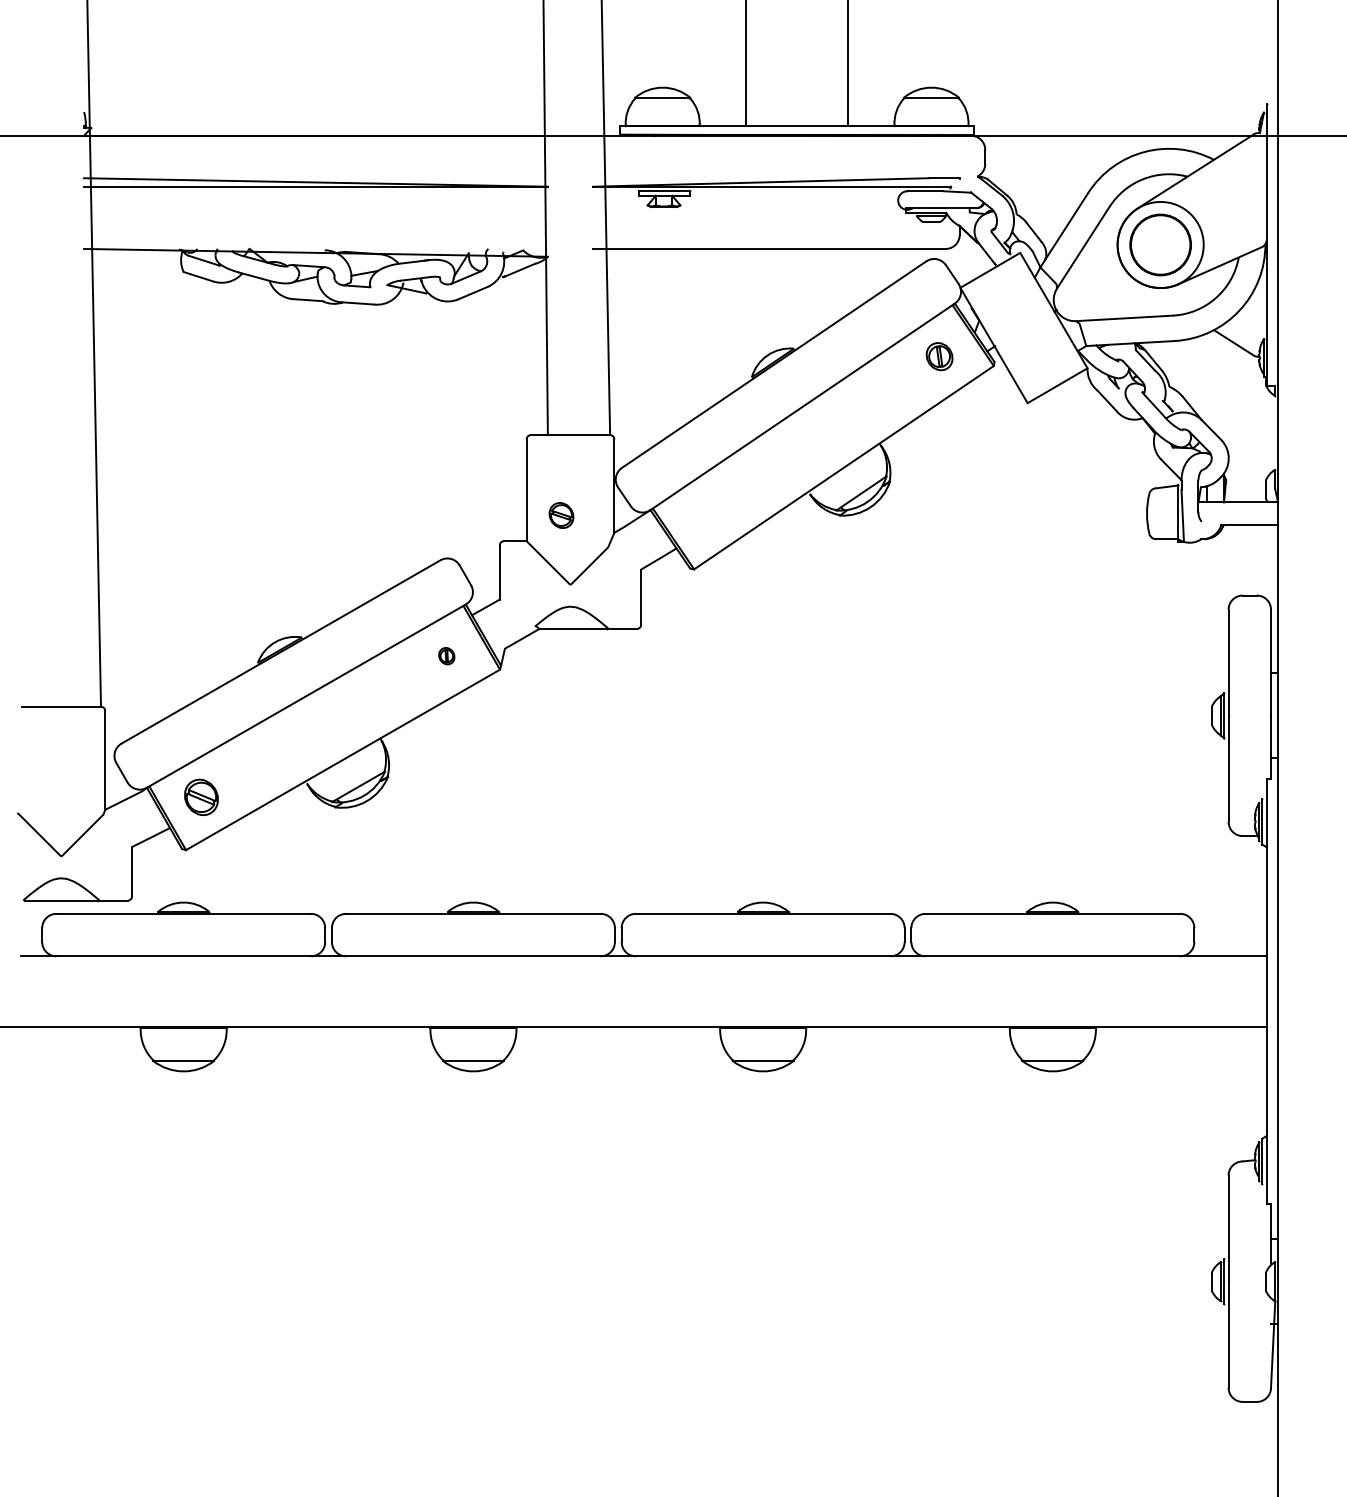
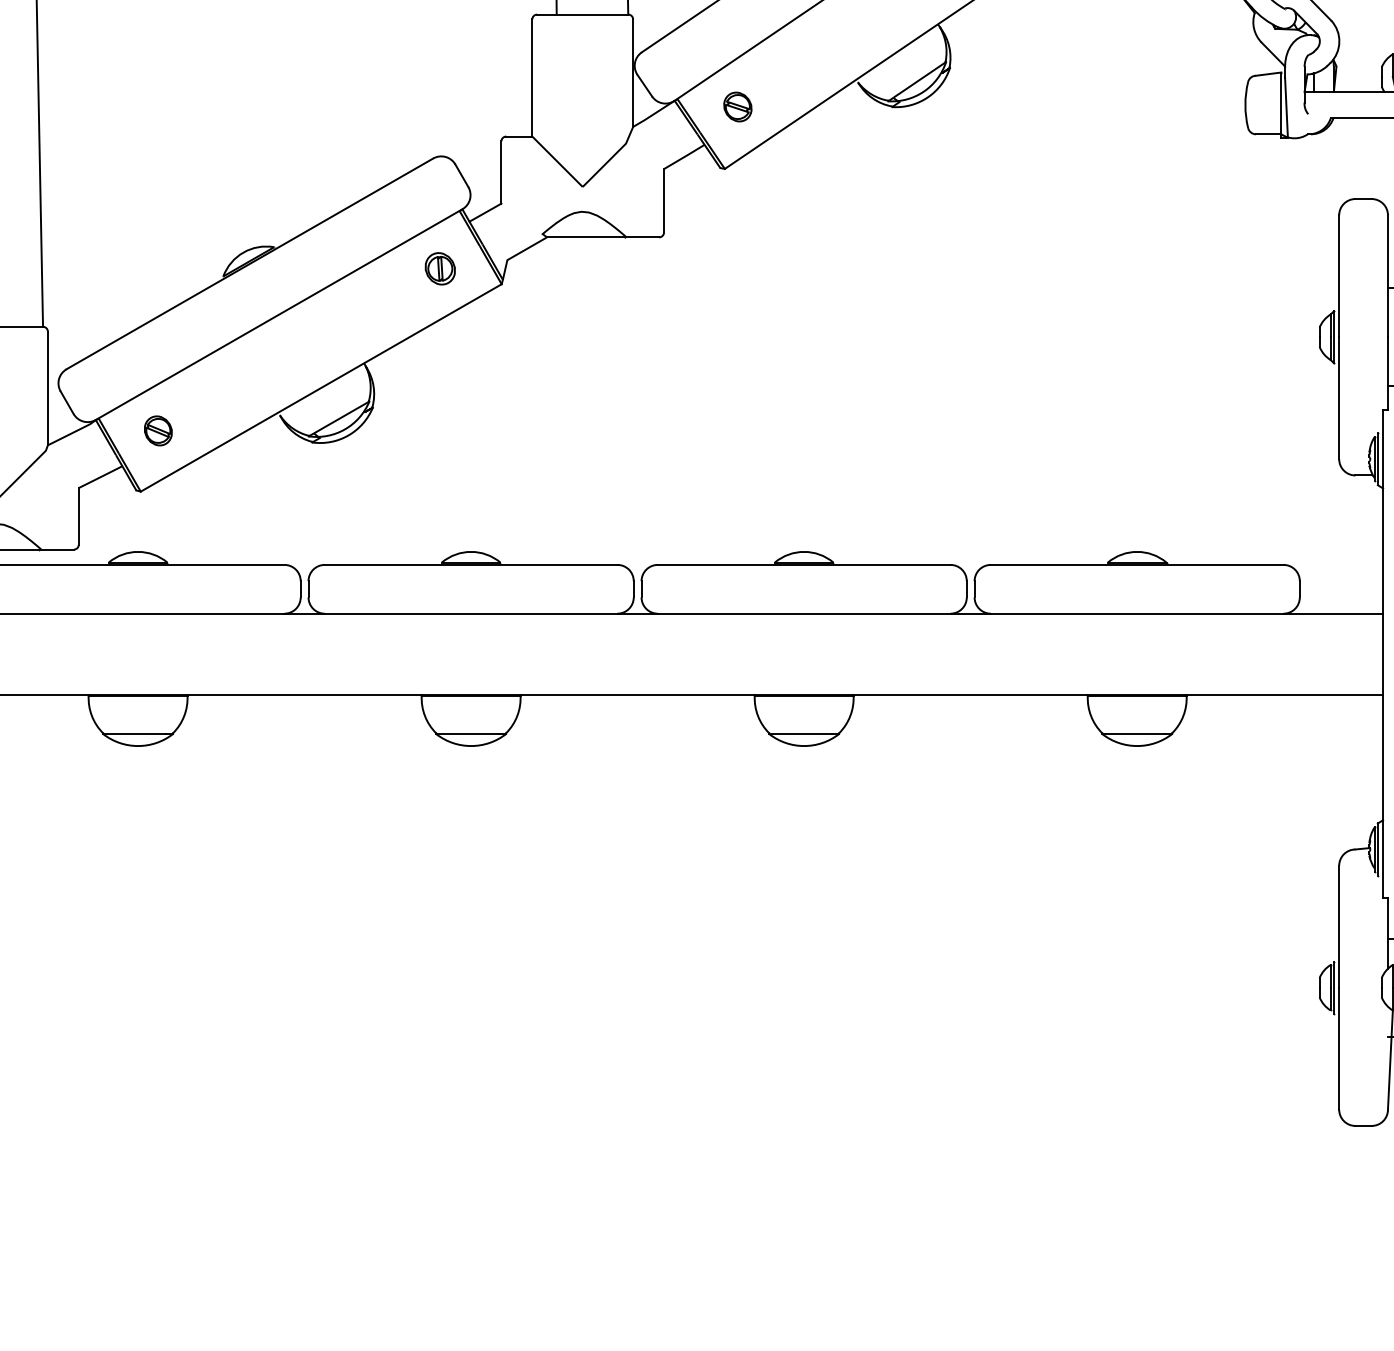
part: (561, 515) -> (737, 107), moved
part: (446, 655) -> (440, 267), size x1.67
part: (200, 796) -> (157, 430), size x0.71

